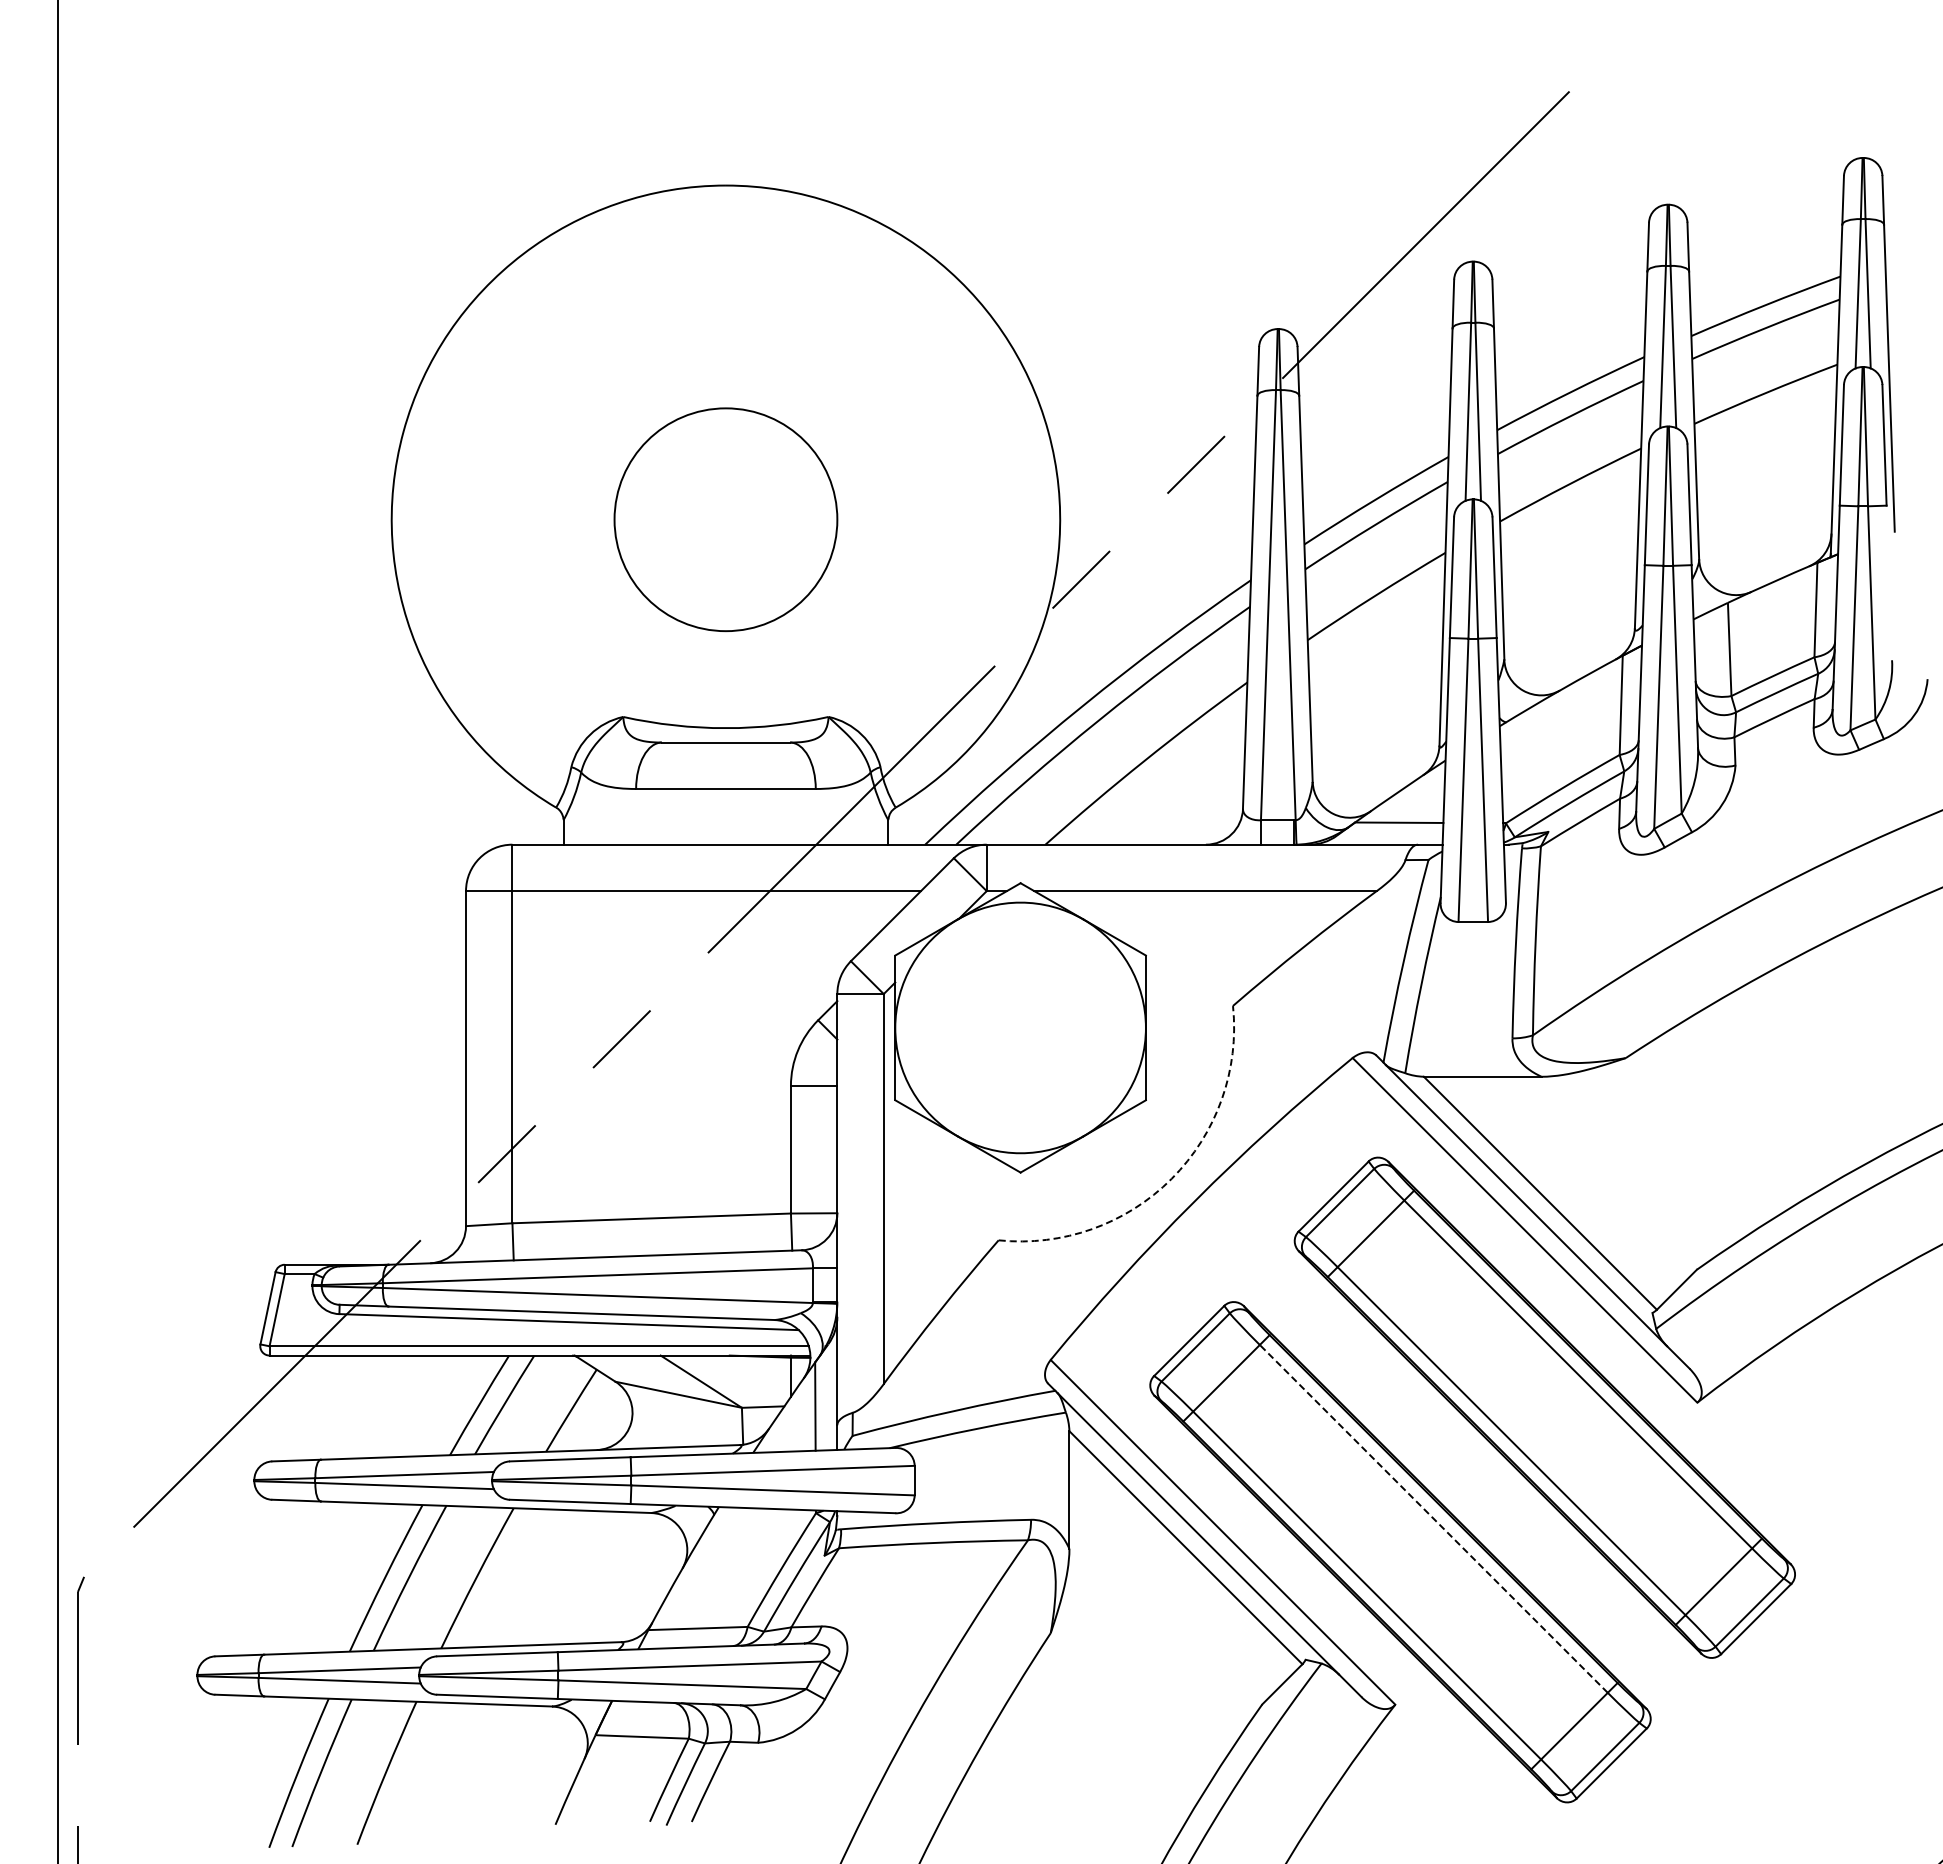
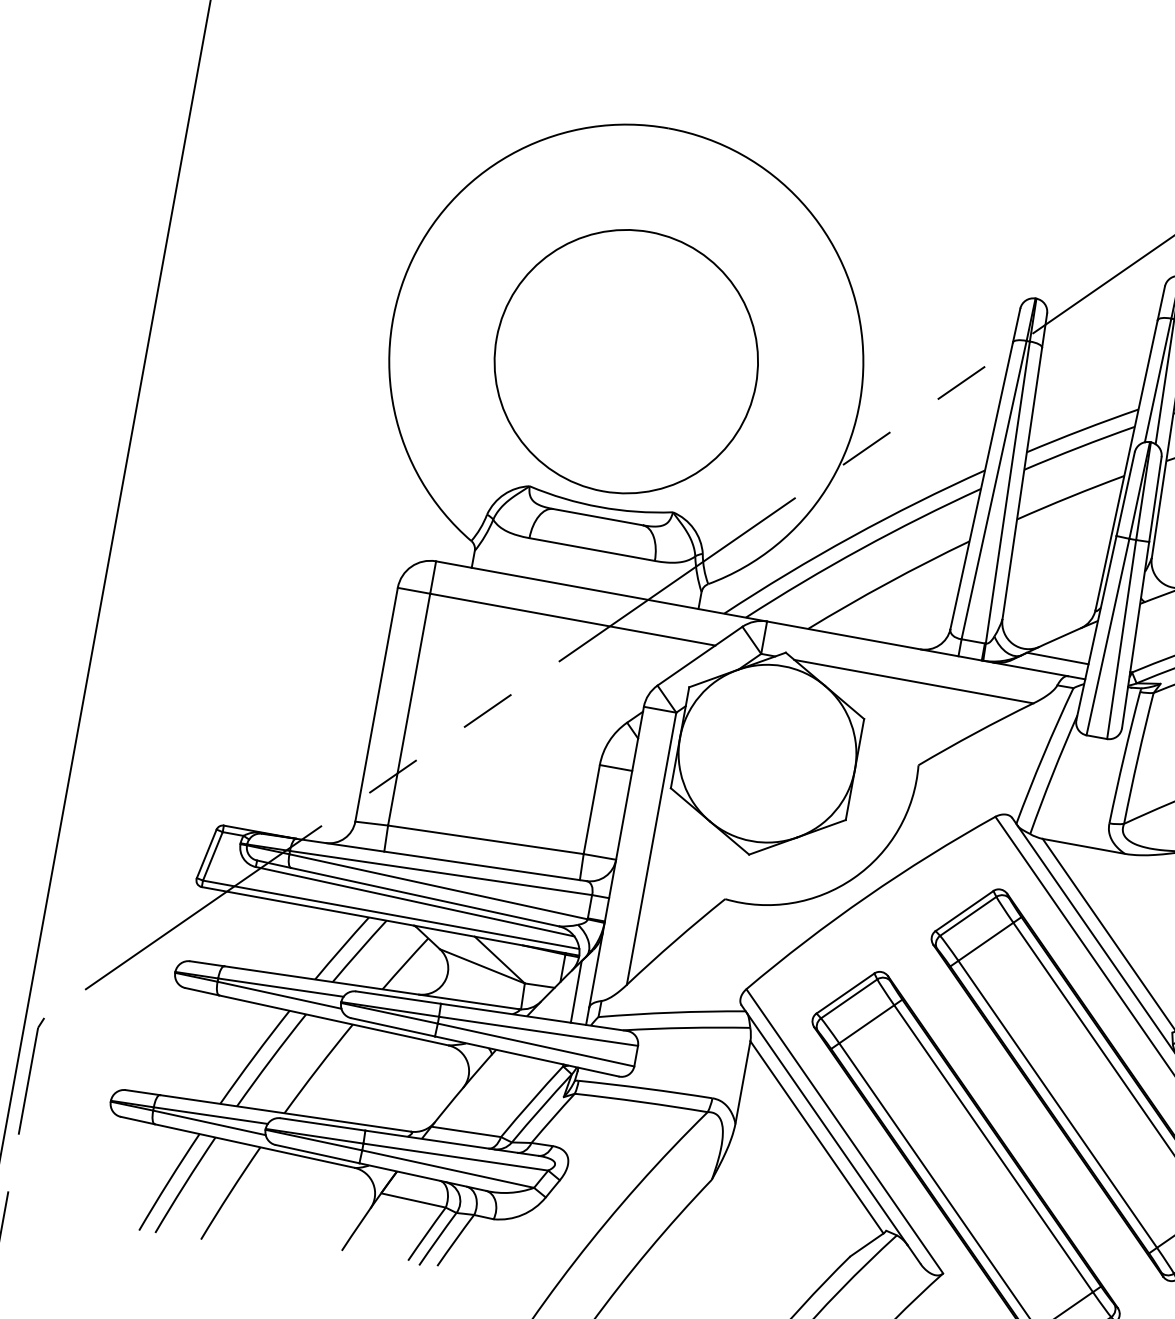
circle: (725, 519) -> (626, 361), size x1.67
arc: (1171, 1178) -> (853, 877), dashed -> solid
line: (1433, 1518) -> (993, 1148), dashed -> solid

